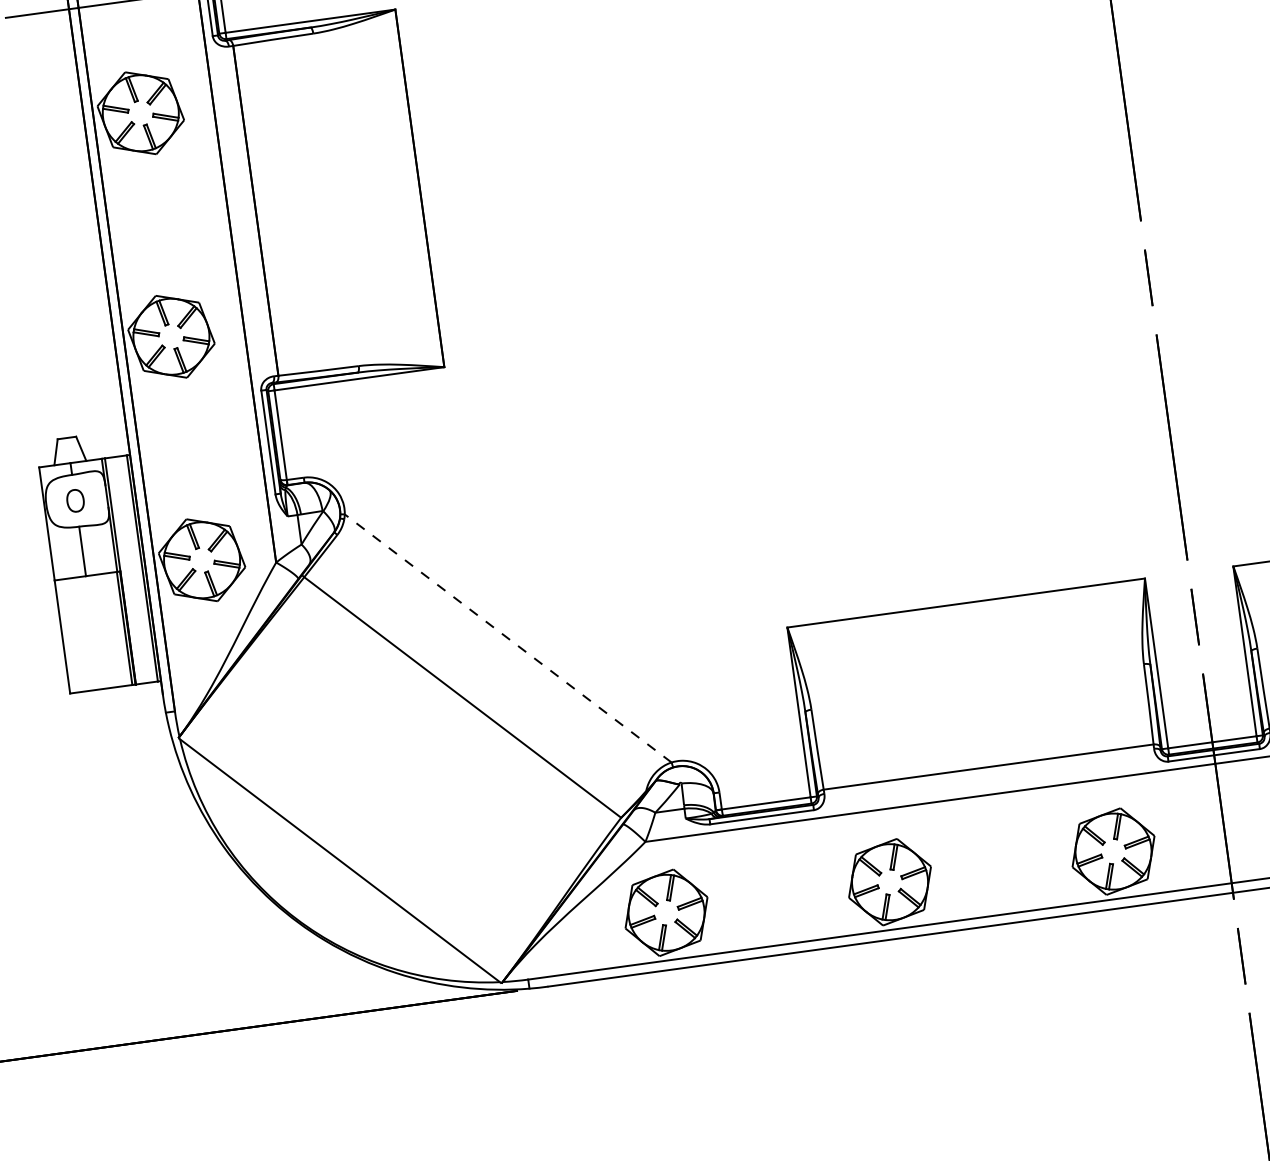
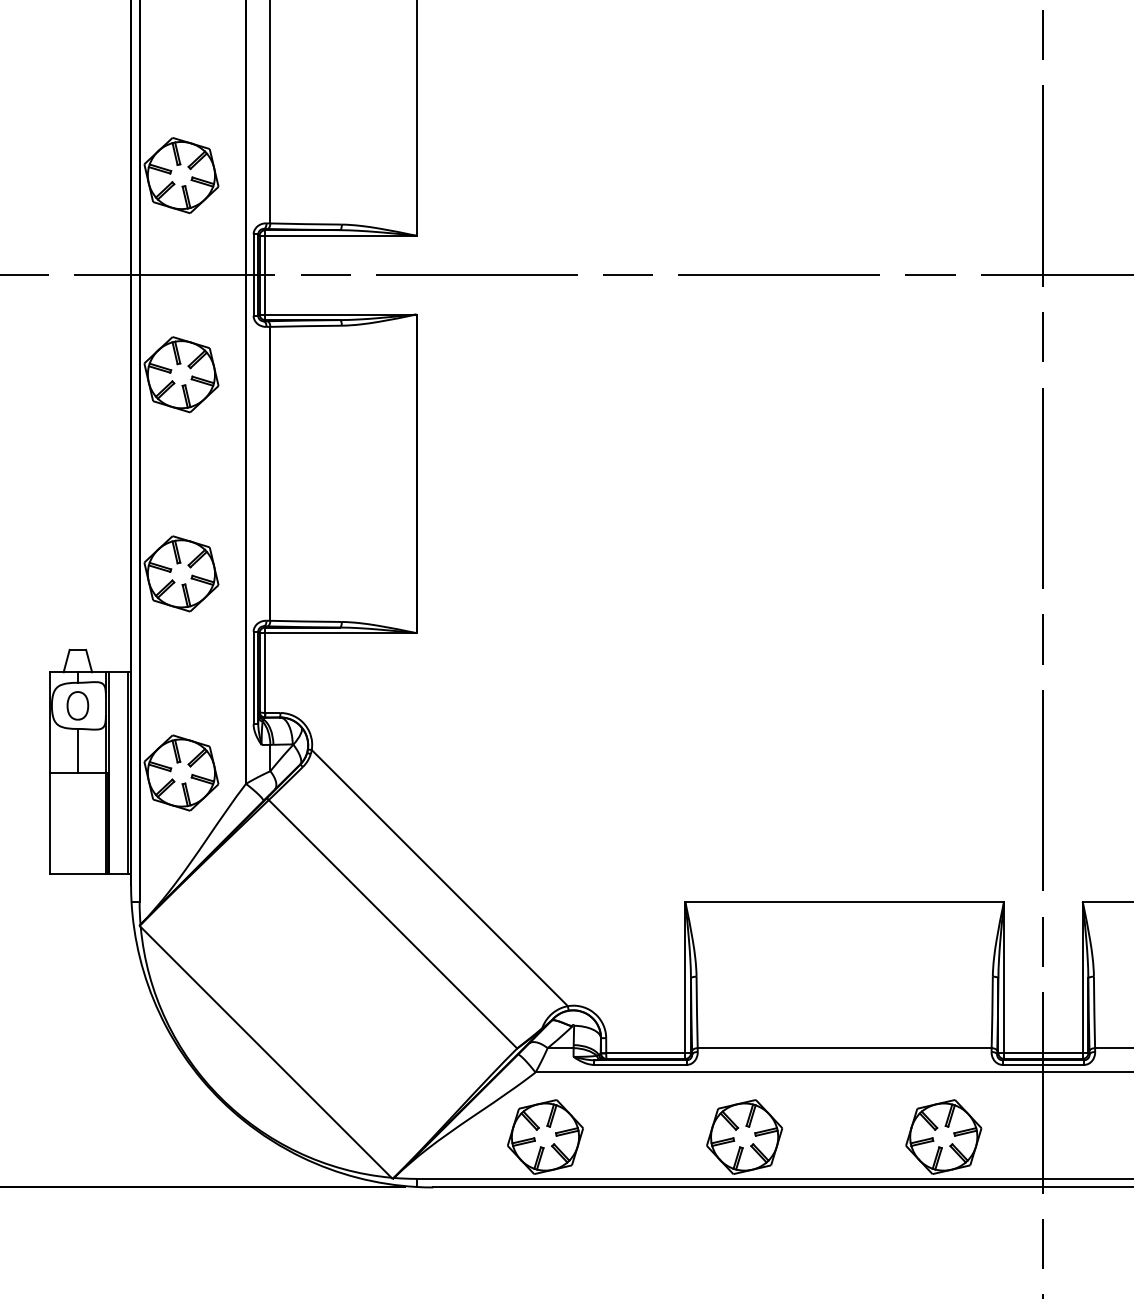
part: (75, 500) -> (77, 705), size x1.43
line: (507, 637) -> (439, 877), dashed -> solid

